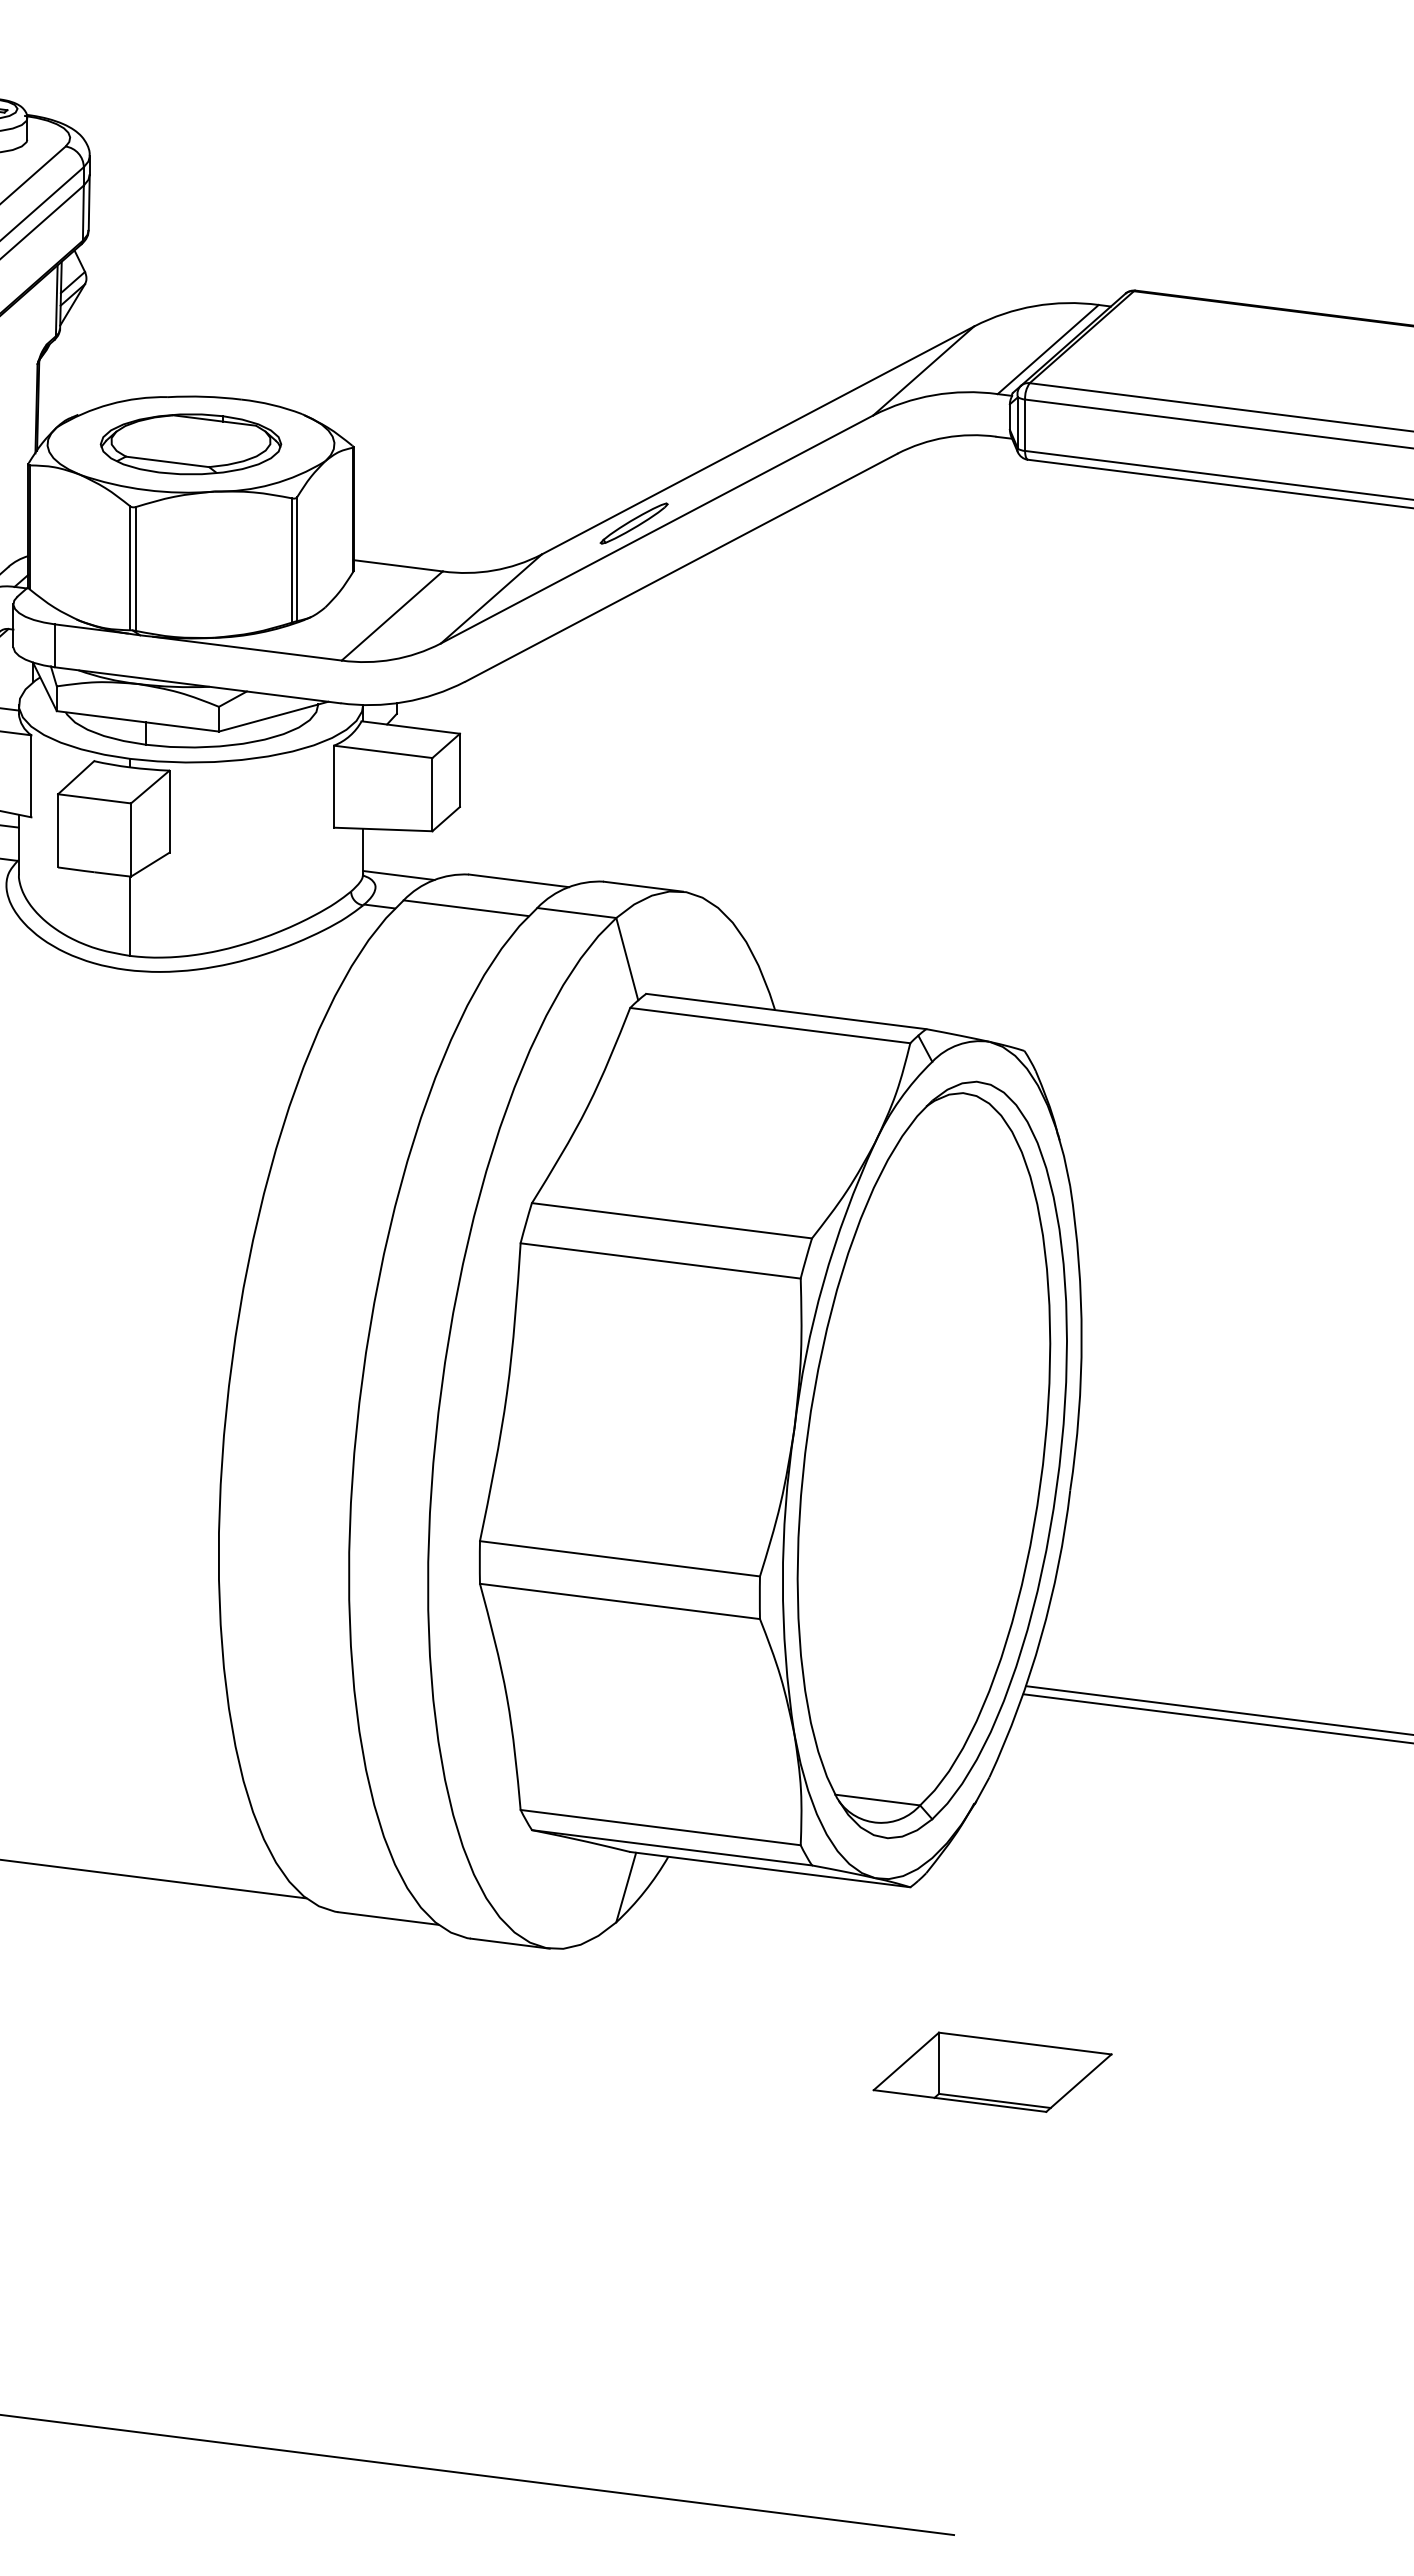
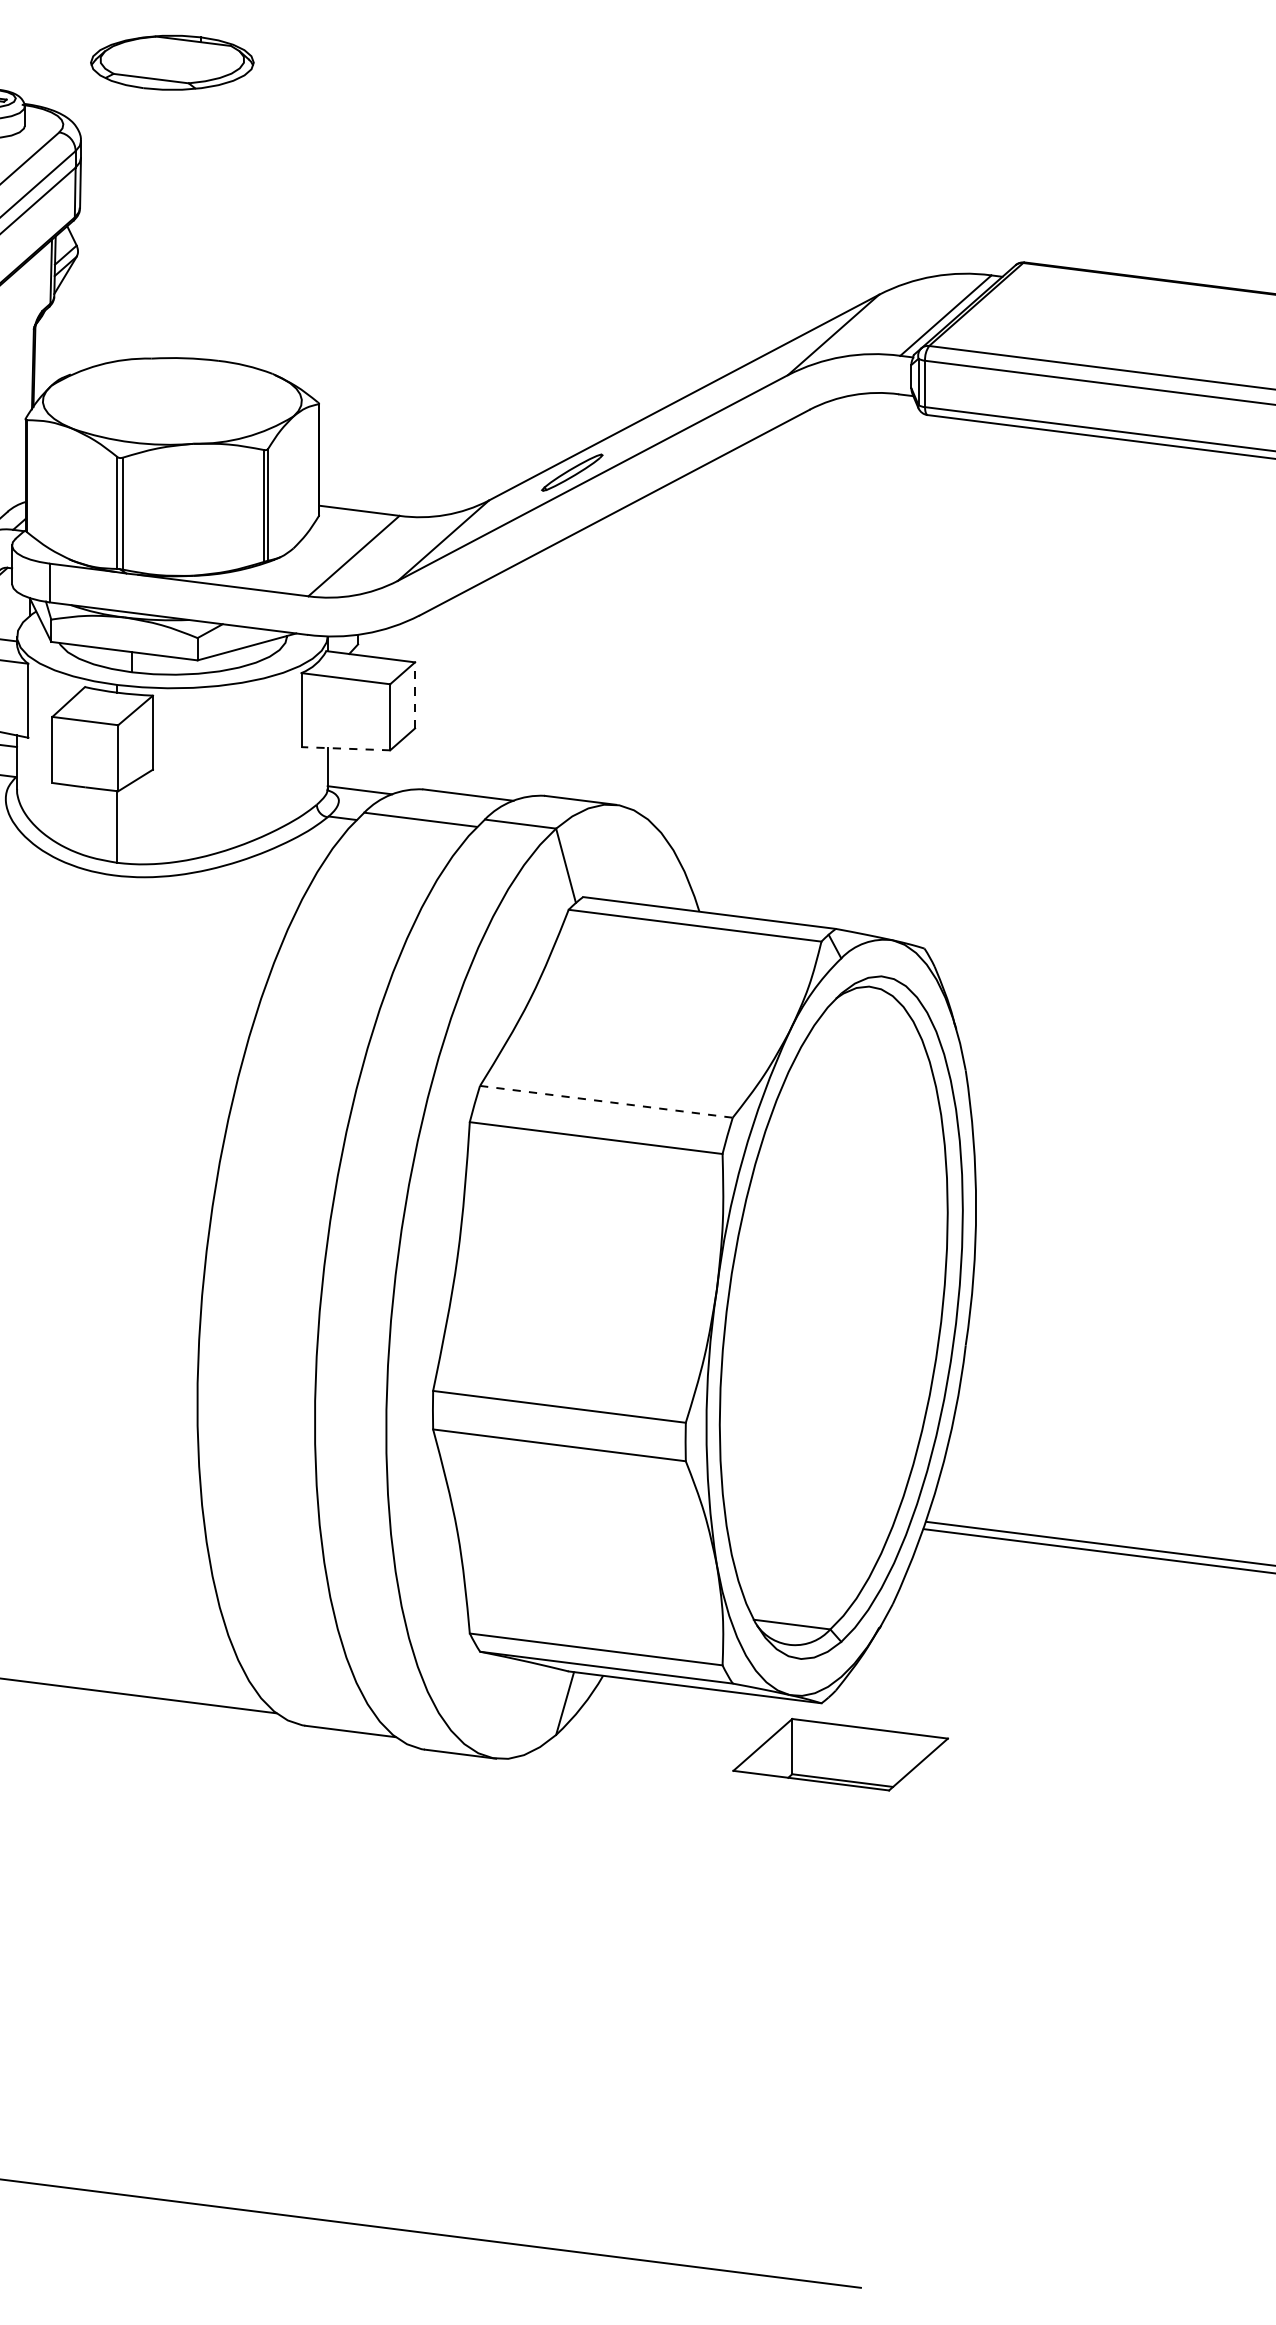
part: (190, 444) -> (171, 62), moved
line: (459, 770) -> (414, 695), solid -> dashed
line: (382, 829) -> (345, 748), solid -> dashed
line: (672, 1220) -> (606, 1101), solid -> dashed
part: (992, 2071) -> (840, 1754), moved

